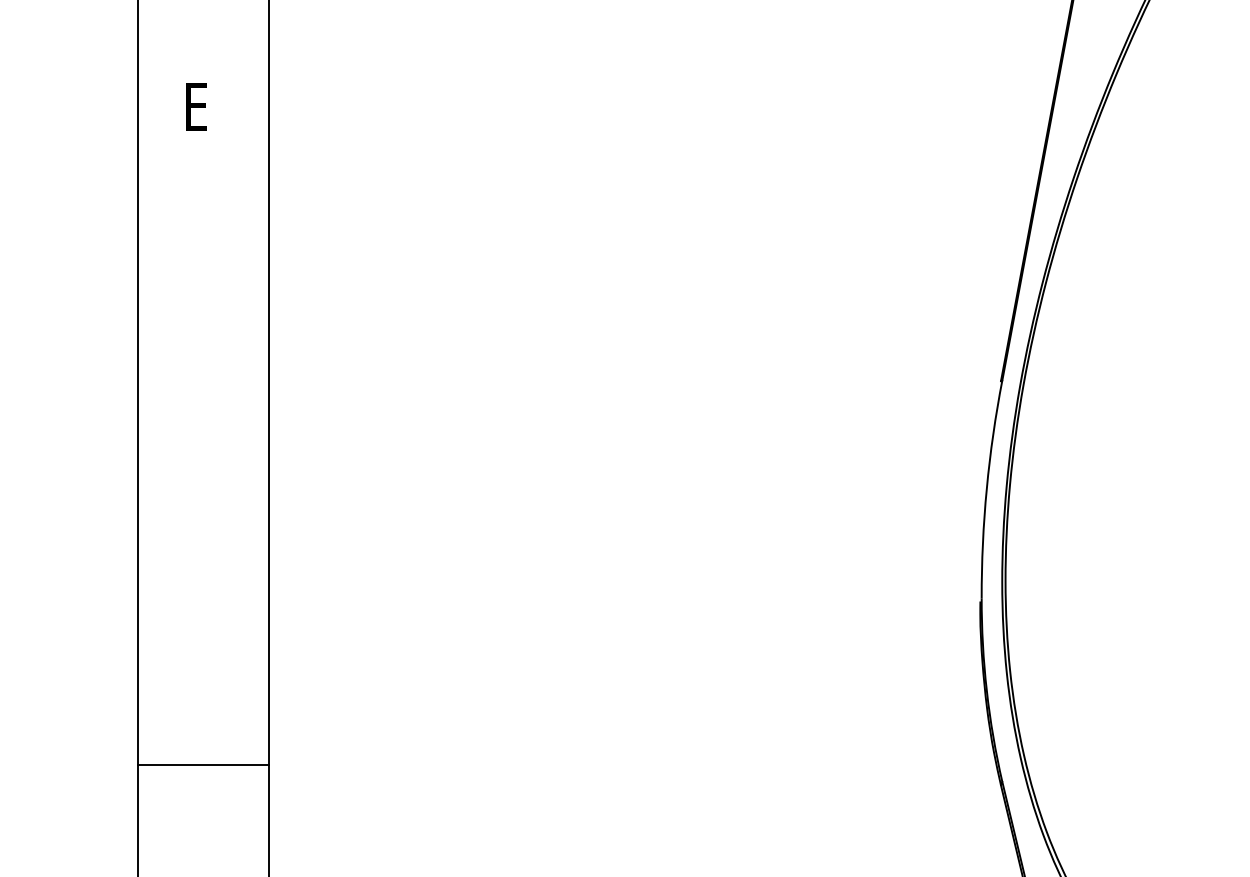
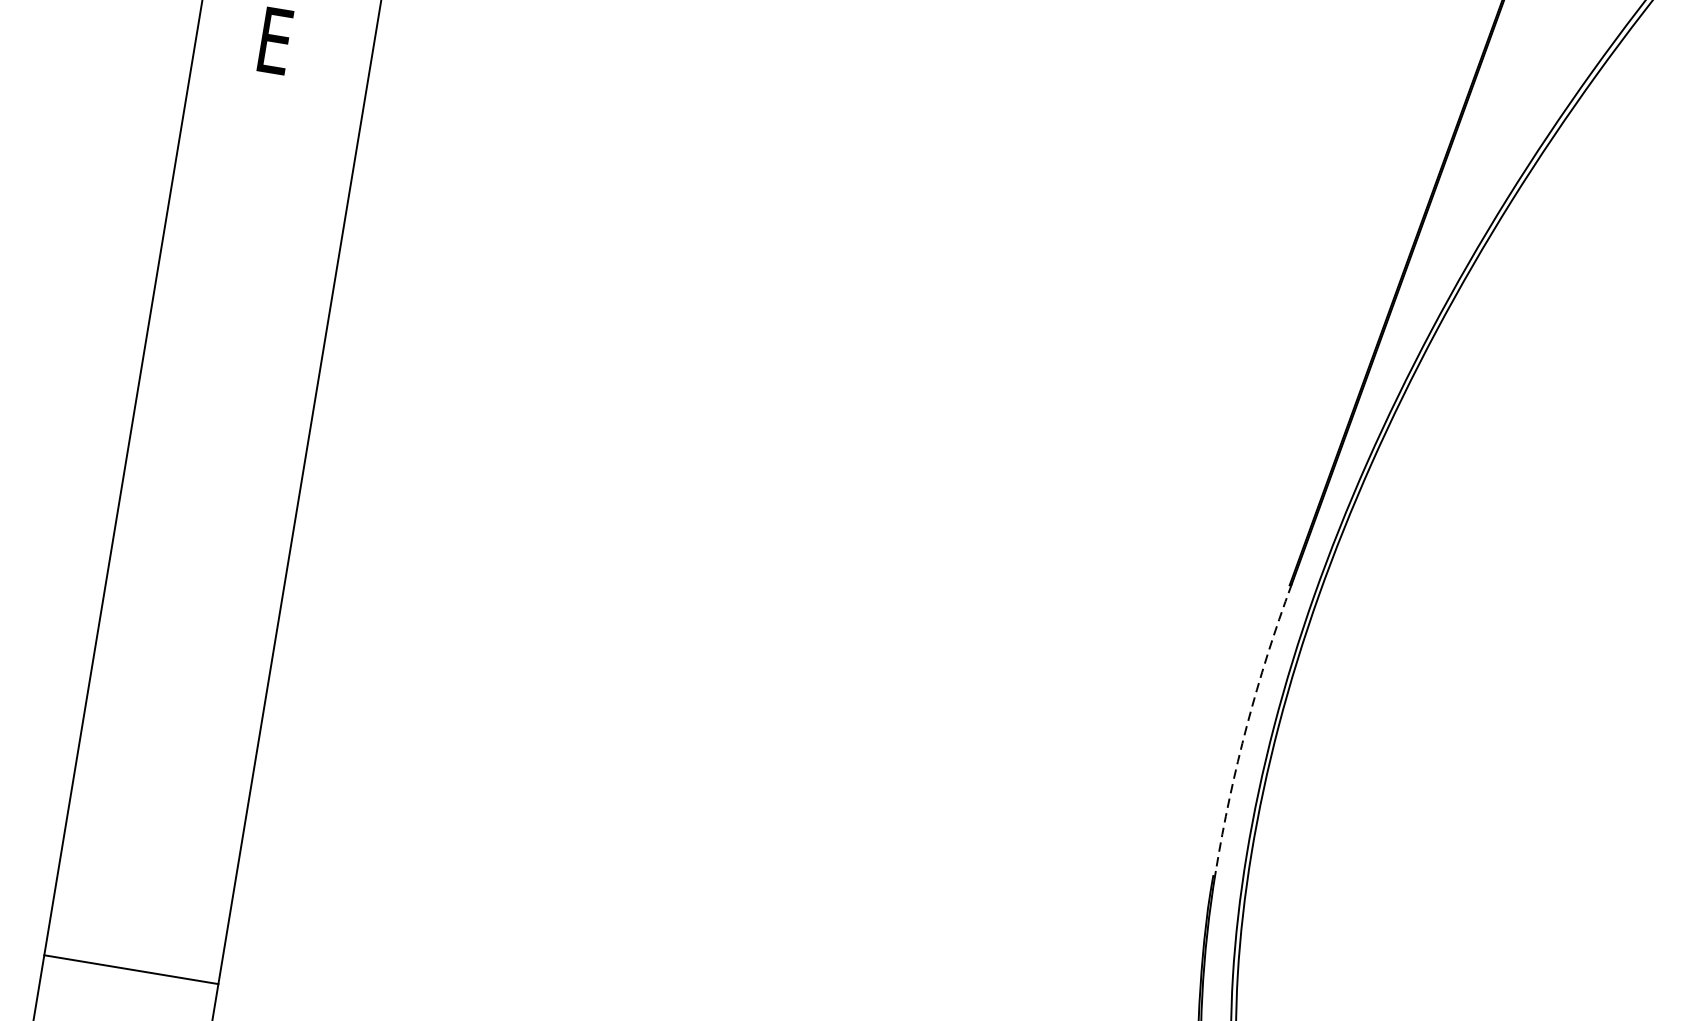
arc: (986, 488) -> (1246, 725), solid -> dashed
line: (203, 764) -> (131, 969), moved

